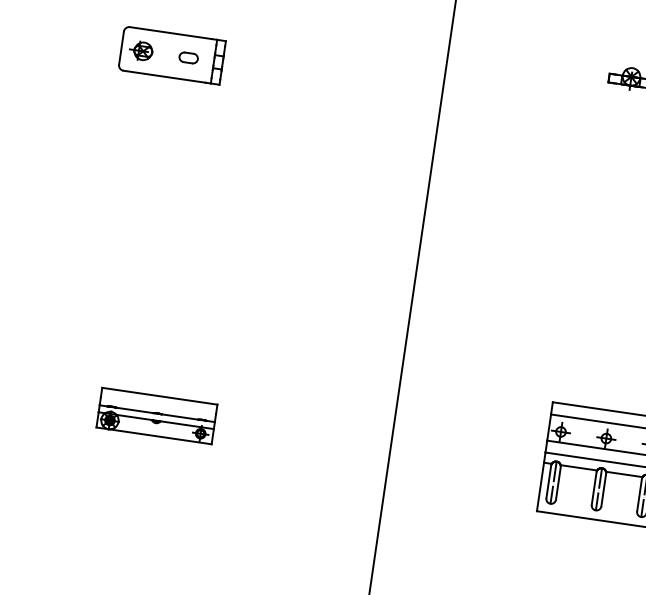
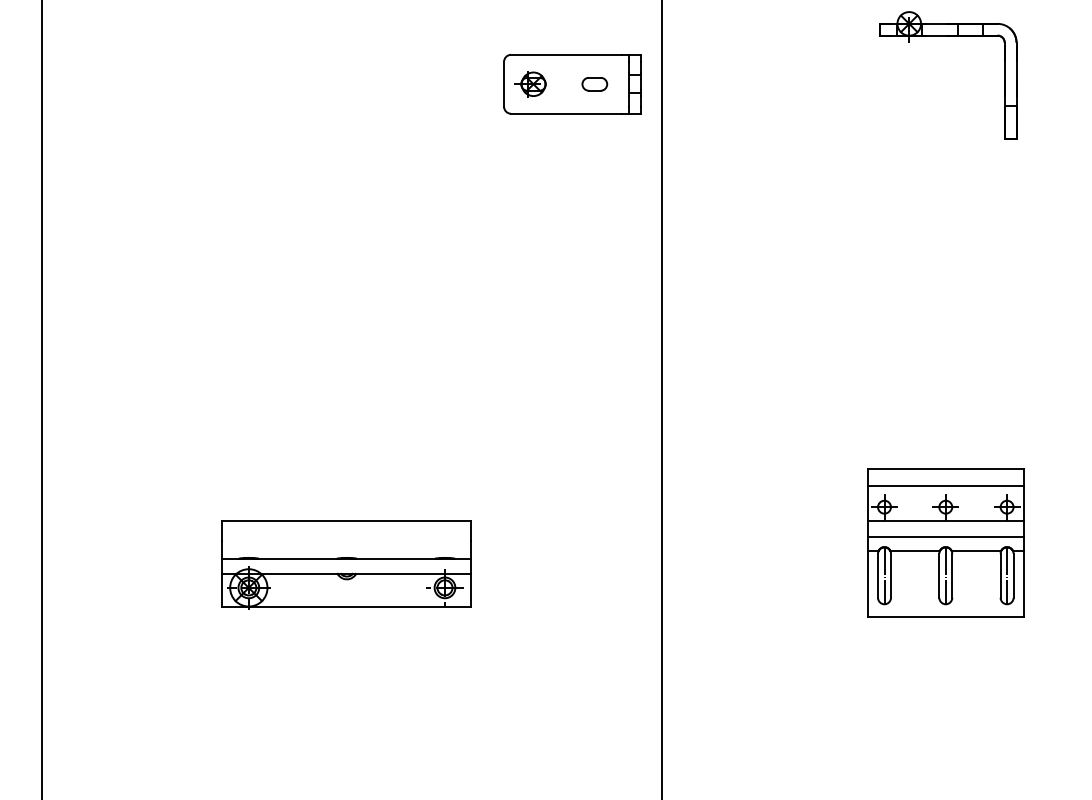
part: (172, 55) -> (572, 84), moved
part: (156, 416) -> (346, 564), size x1.6

